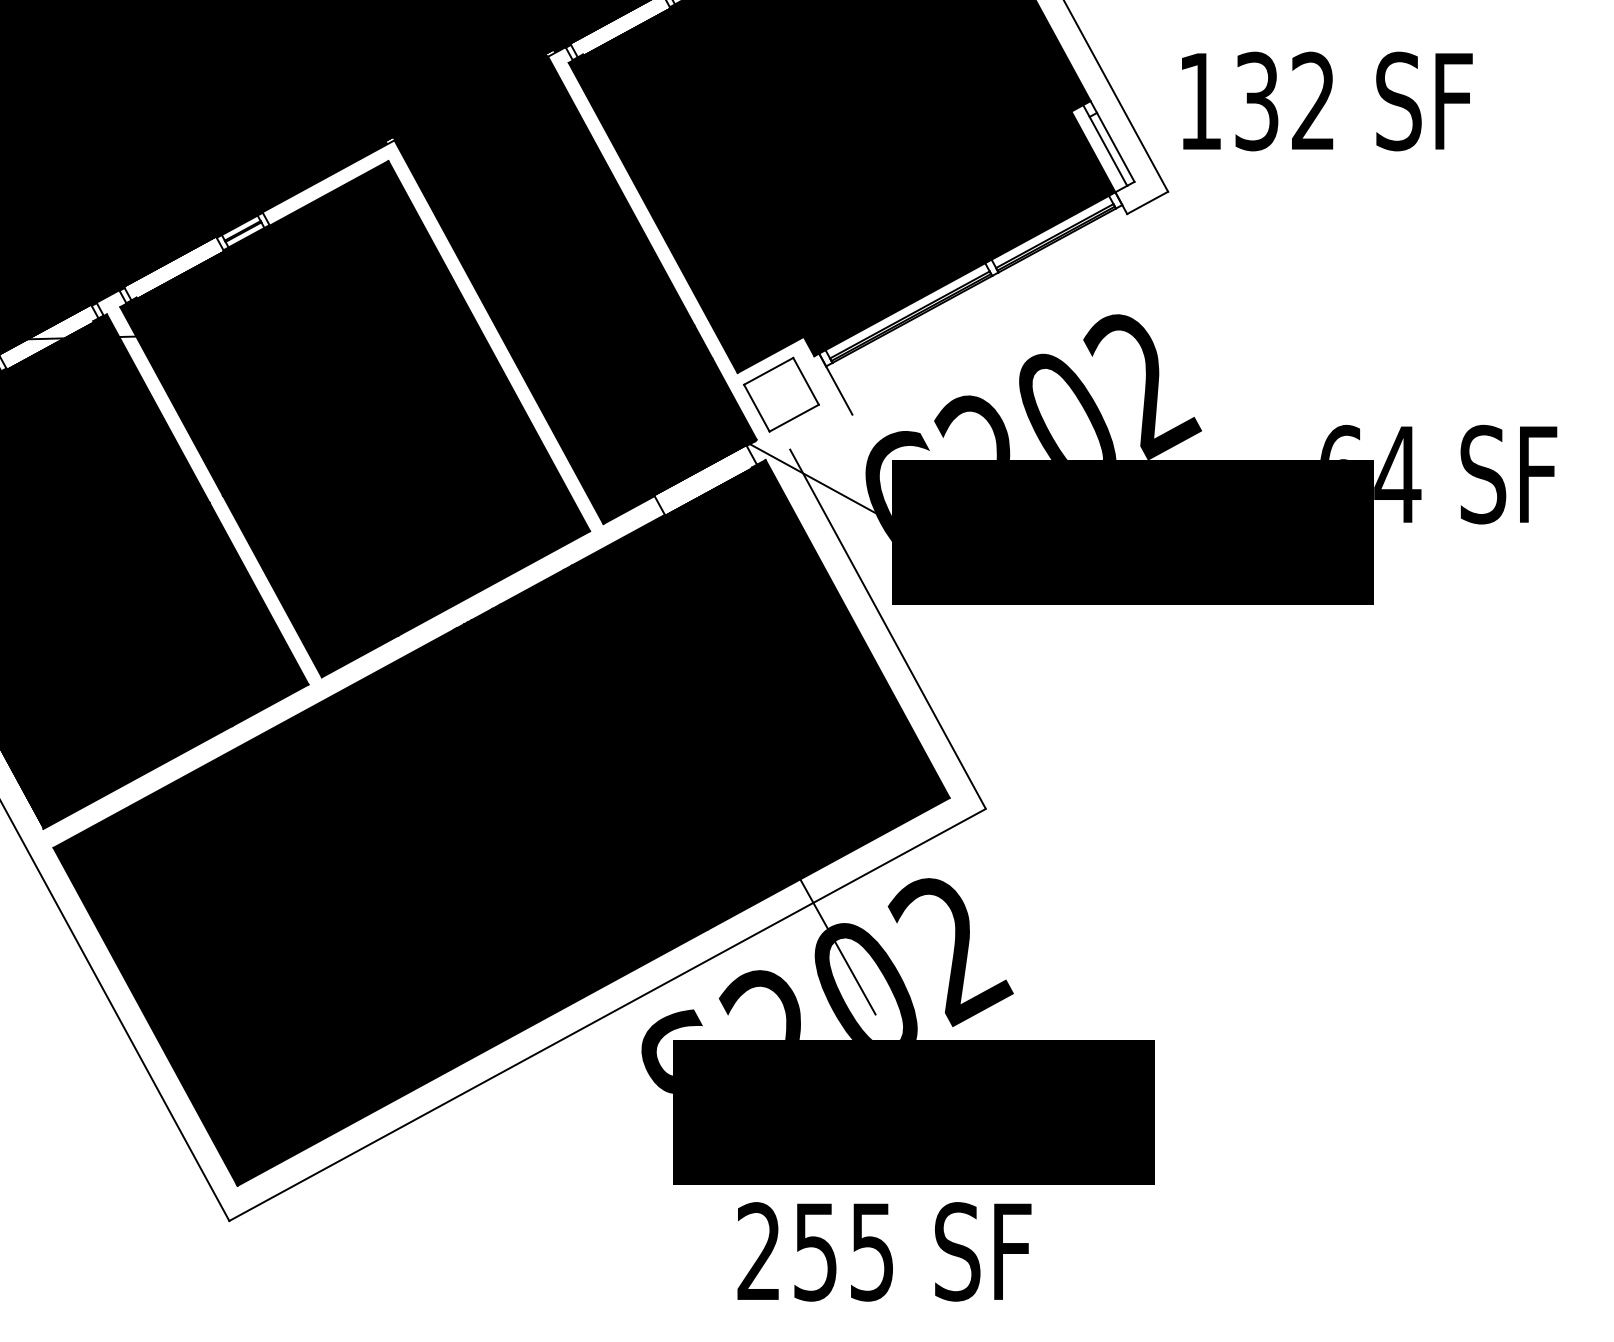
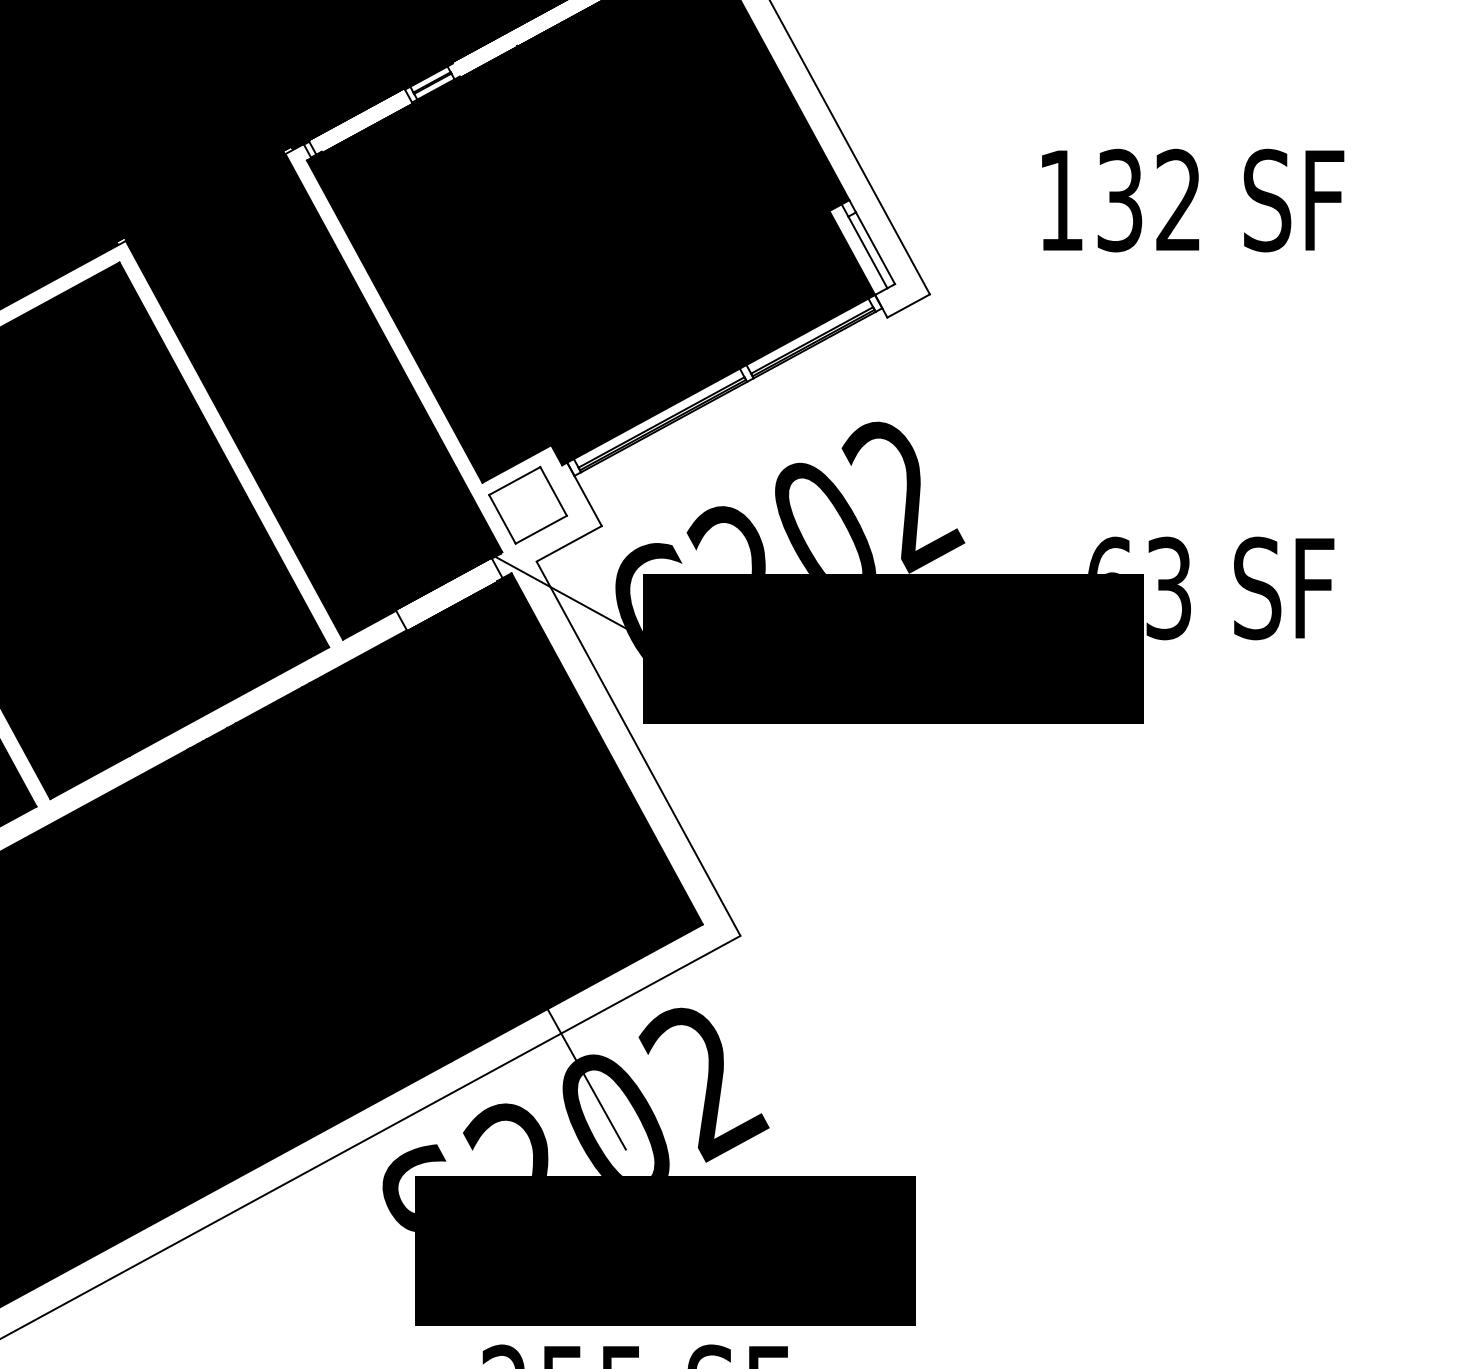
text: (1327, 101) -> (1193, 200), moved
line: (820, 431) -> (568, 543), added
text: (1397, 474) -> (1168, 588), 64 -> 63

